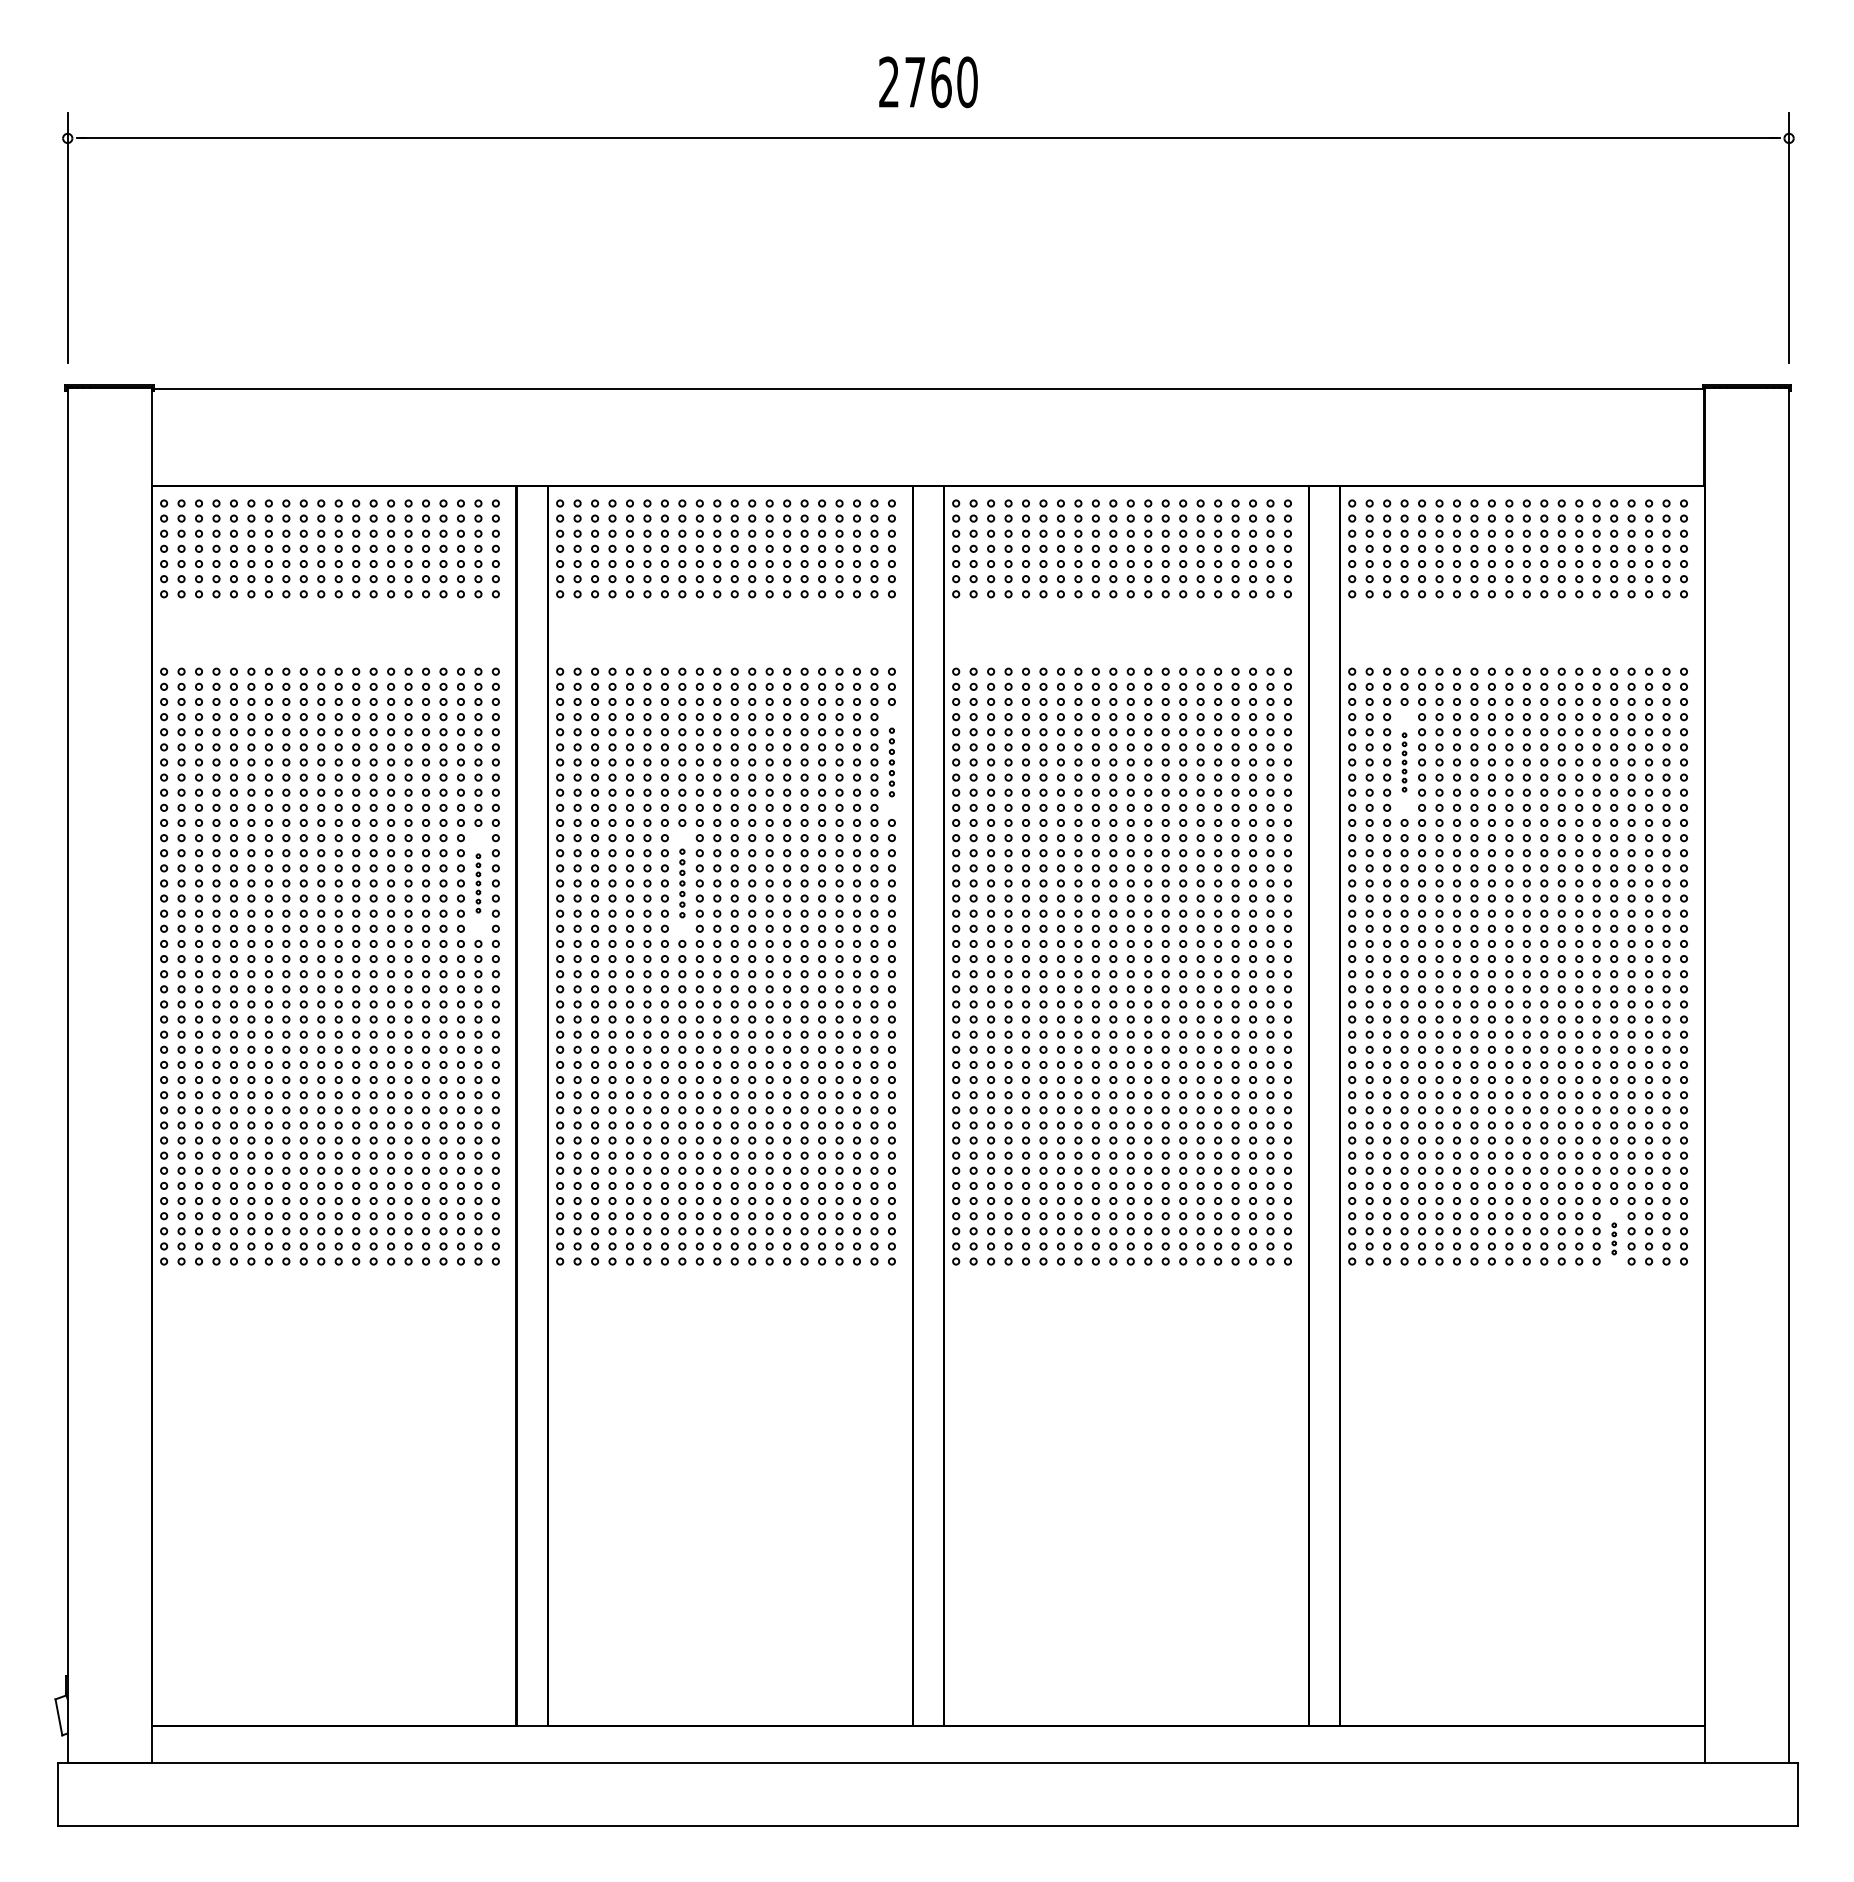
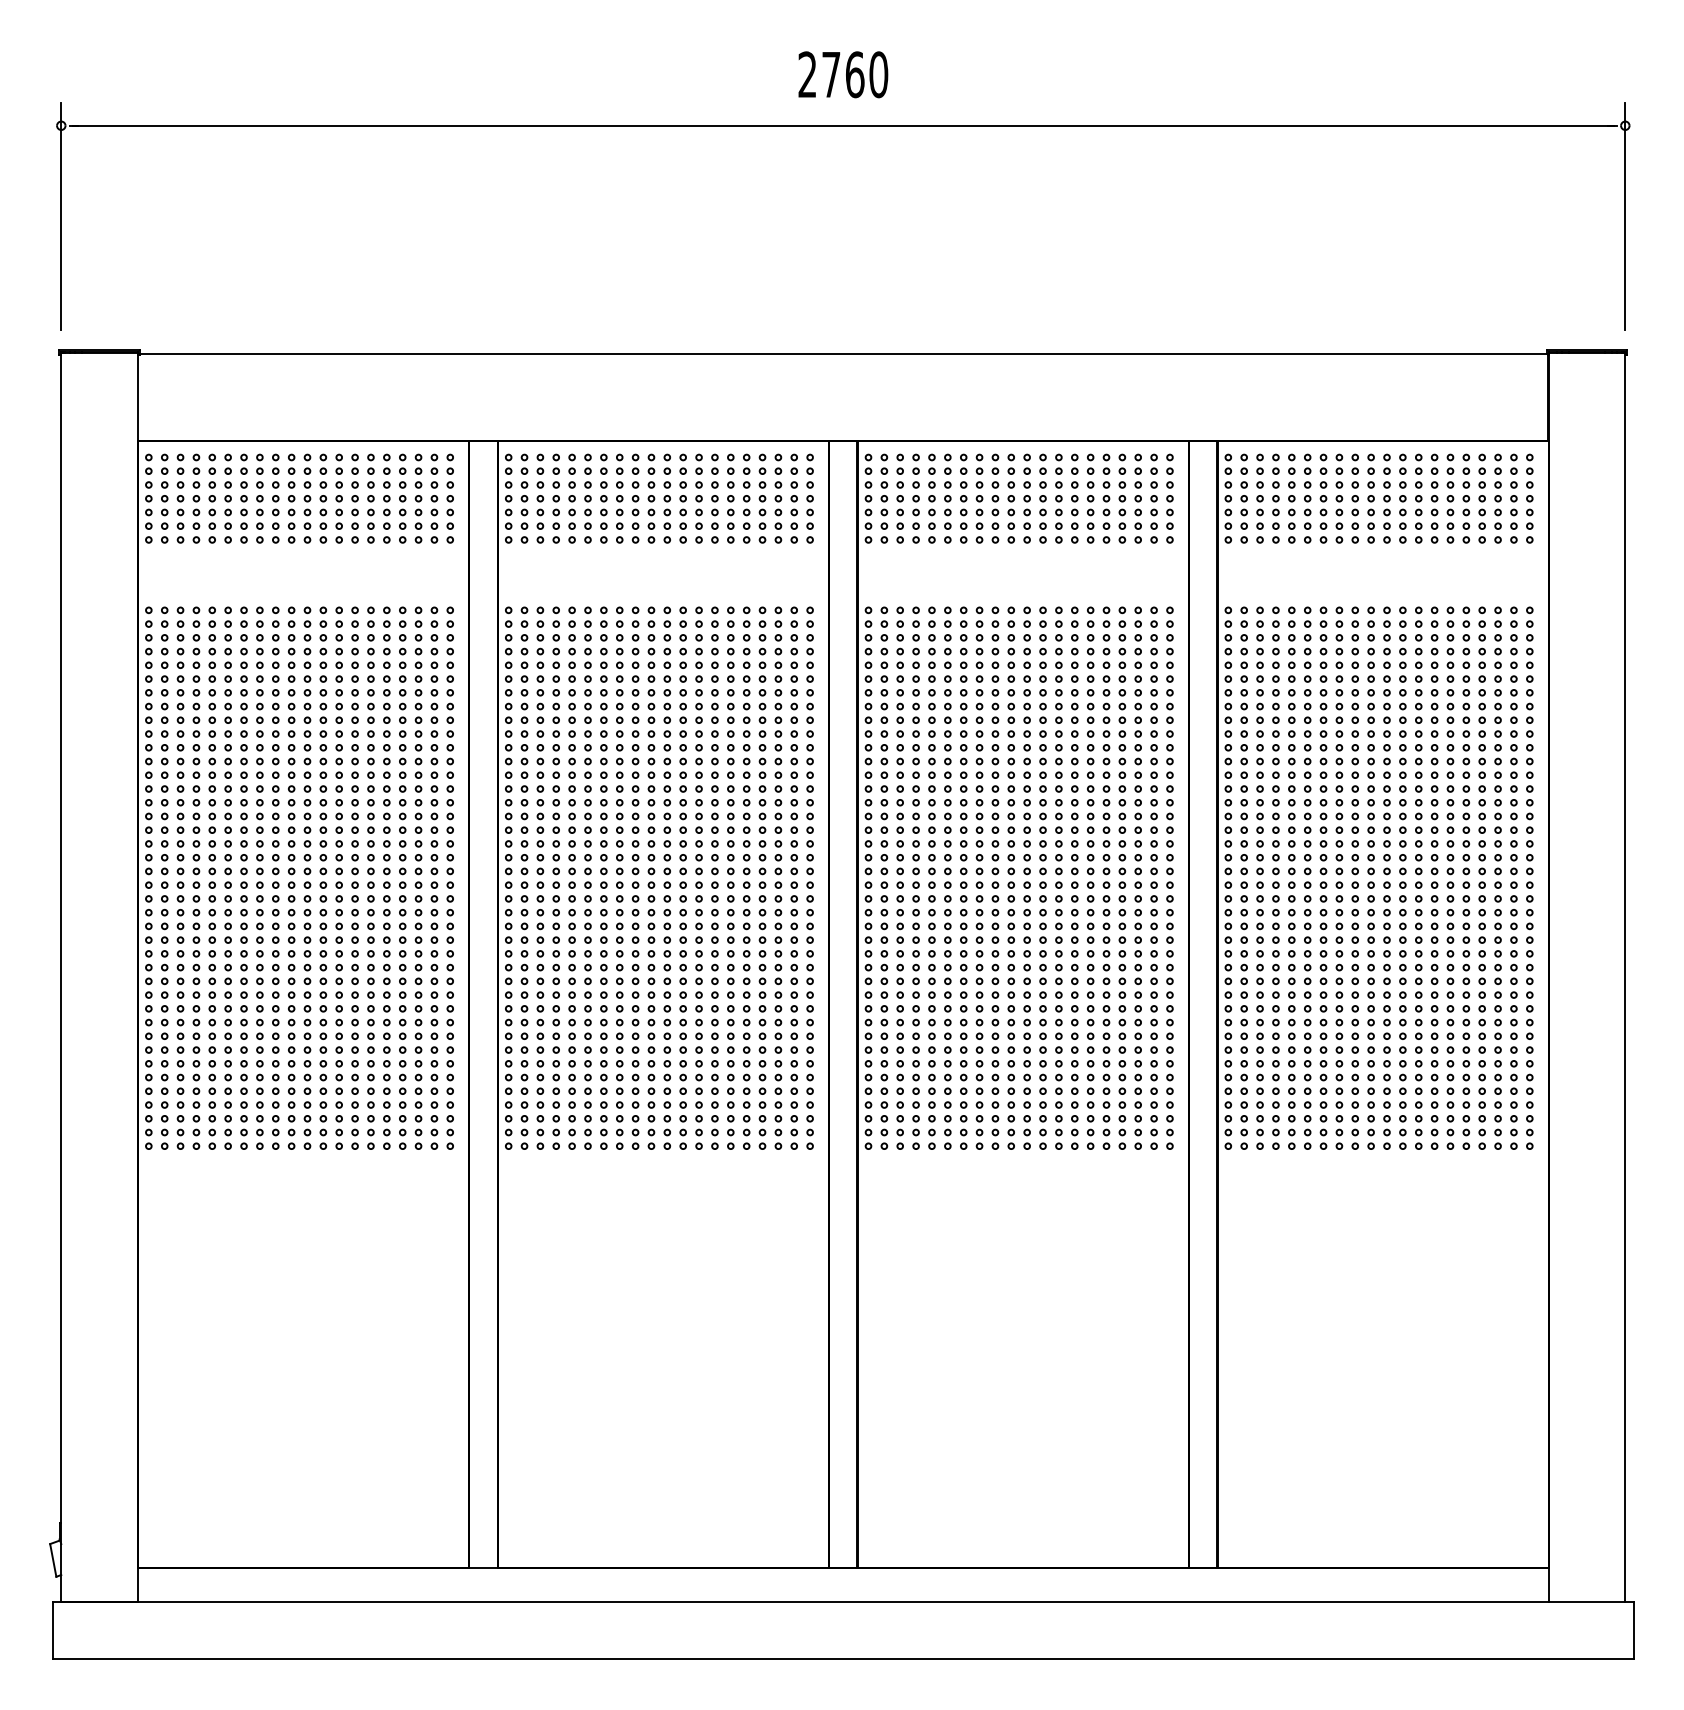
part: (891, 762) -> (809, 692), size x1.43
part: (1404, 762) -> (1275, 692), size x1.67
part: (478, 883) -> (434, 802), size x1.67
part: (682, 883) -> (619, 802), size x1.43
part: (1614, 1238) -> (1466, 1125), size x1.67

